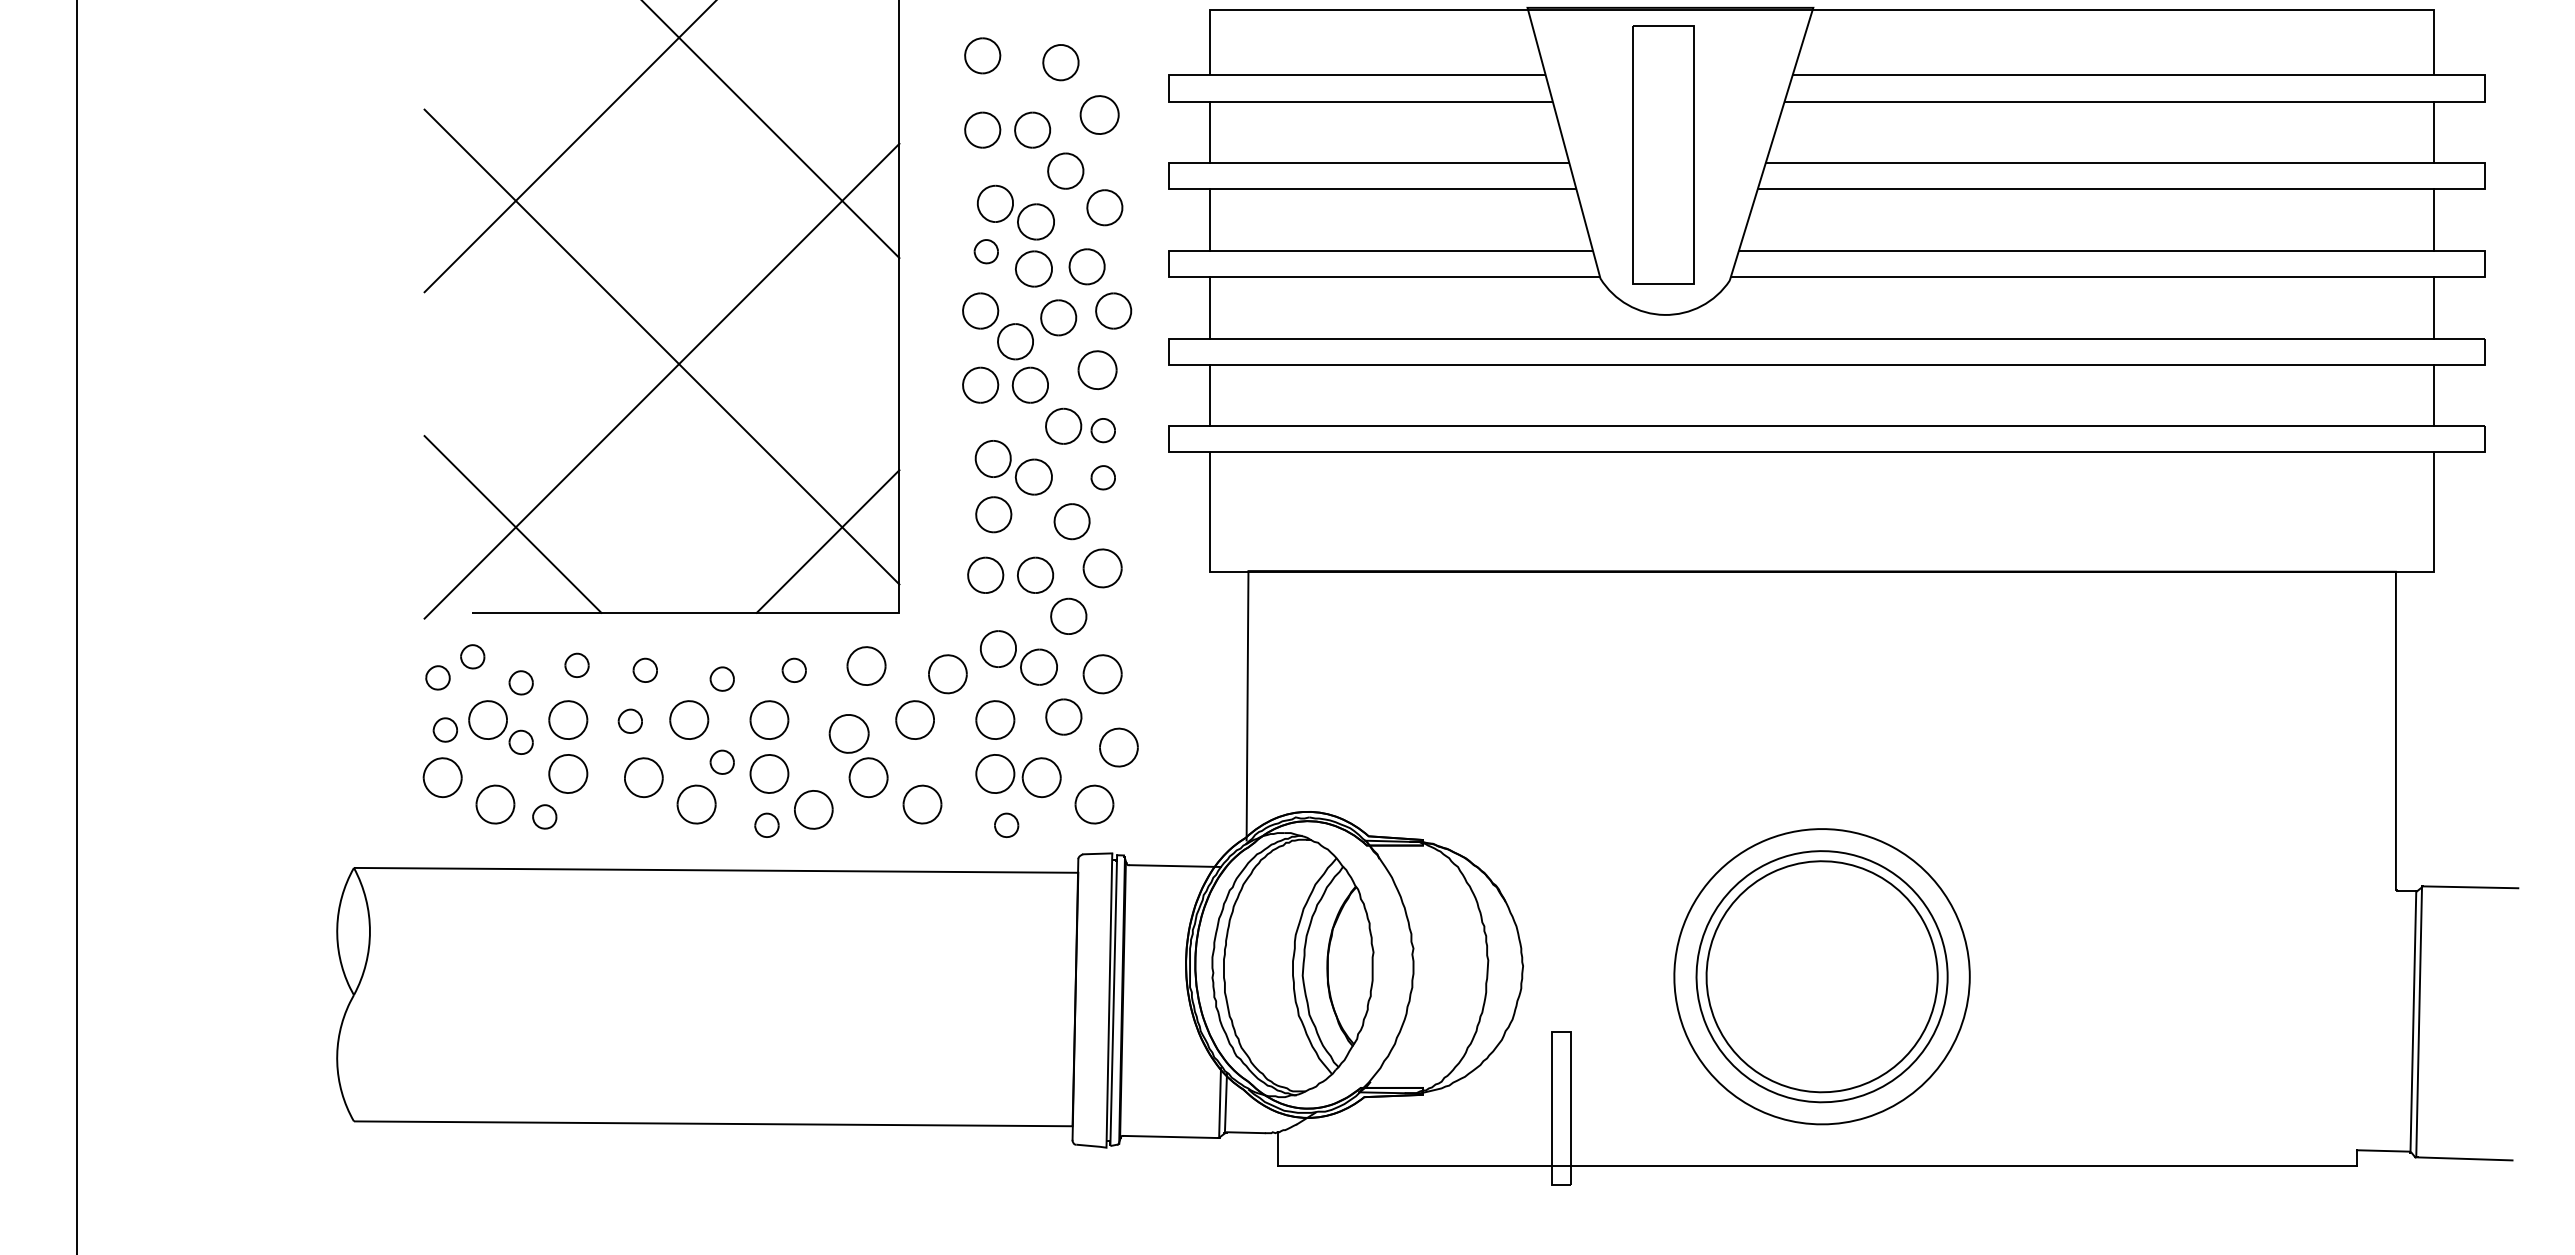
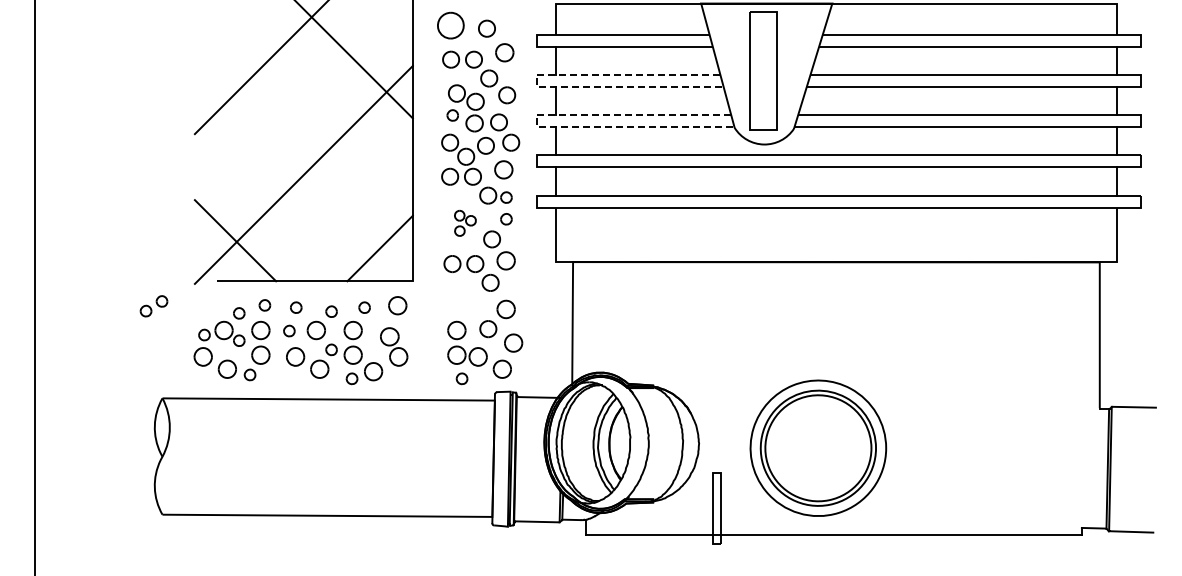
part: (983, 55) -> (451, 25), size x1.6
line: (1168, 179) -> (536, 82), solid -> dashed
line: (1168, 269) -> (536, 123), solid -> dashed
line: (661, 347) -> (303, 159), removed
part: (1014, 486) -> (465, 223), size x0.6
part: (454, 667) -> (153, 306), moved
part: (977, 685) -> (448, 314), removed
part: (920, 802) -> (422, 368), removed
part: (1822, 974) -> (818, 447), moved

